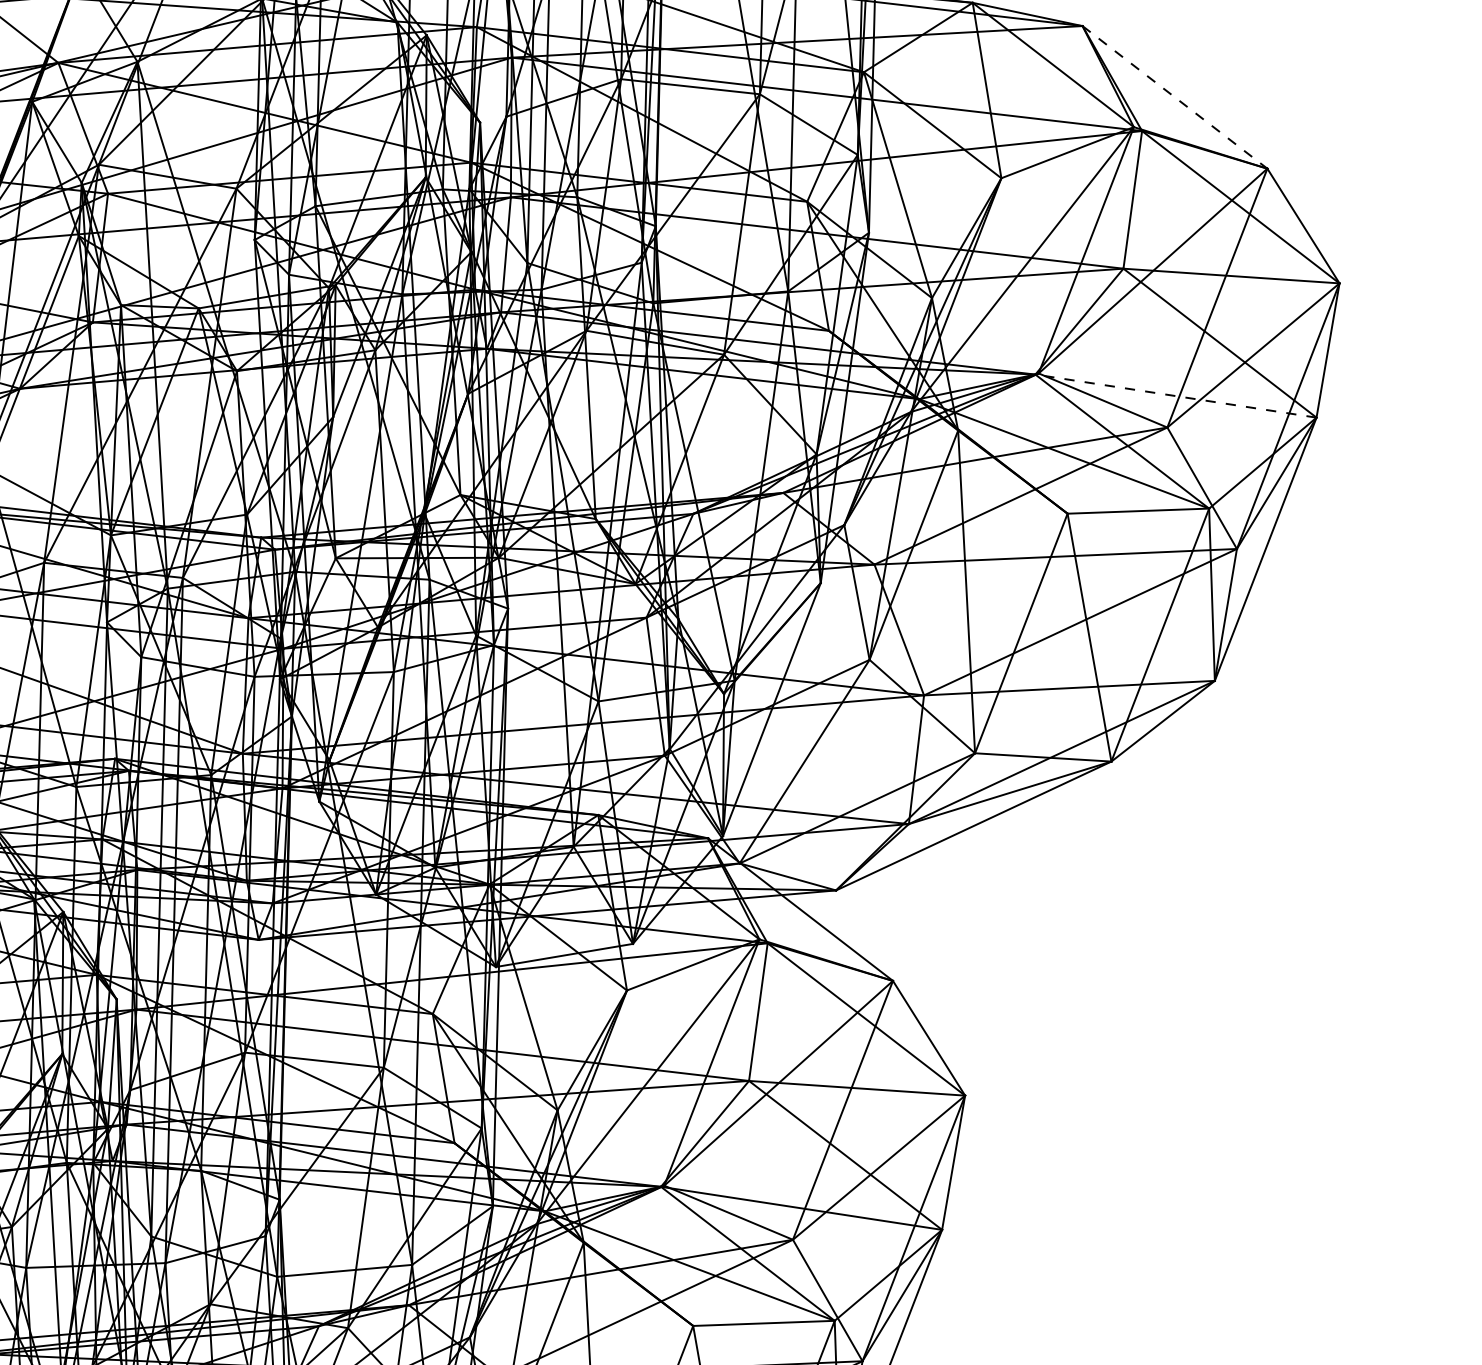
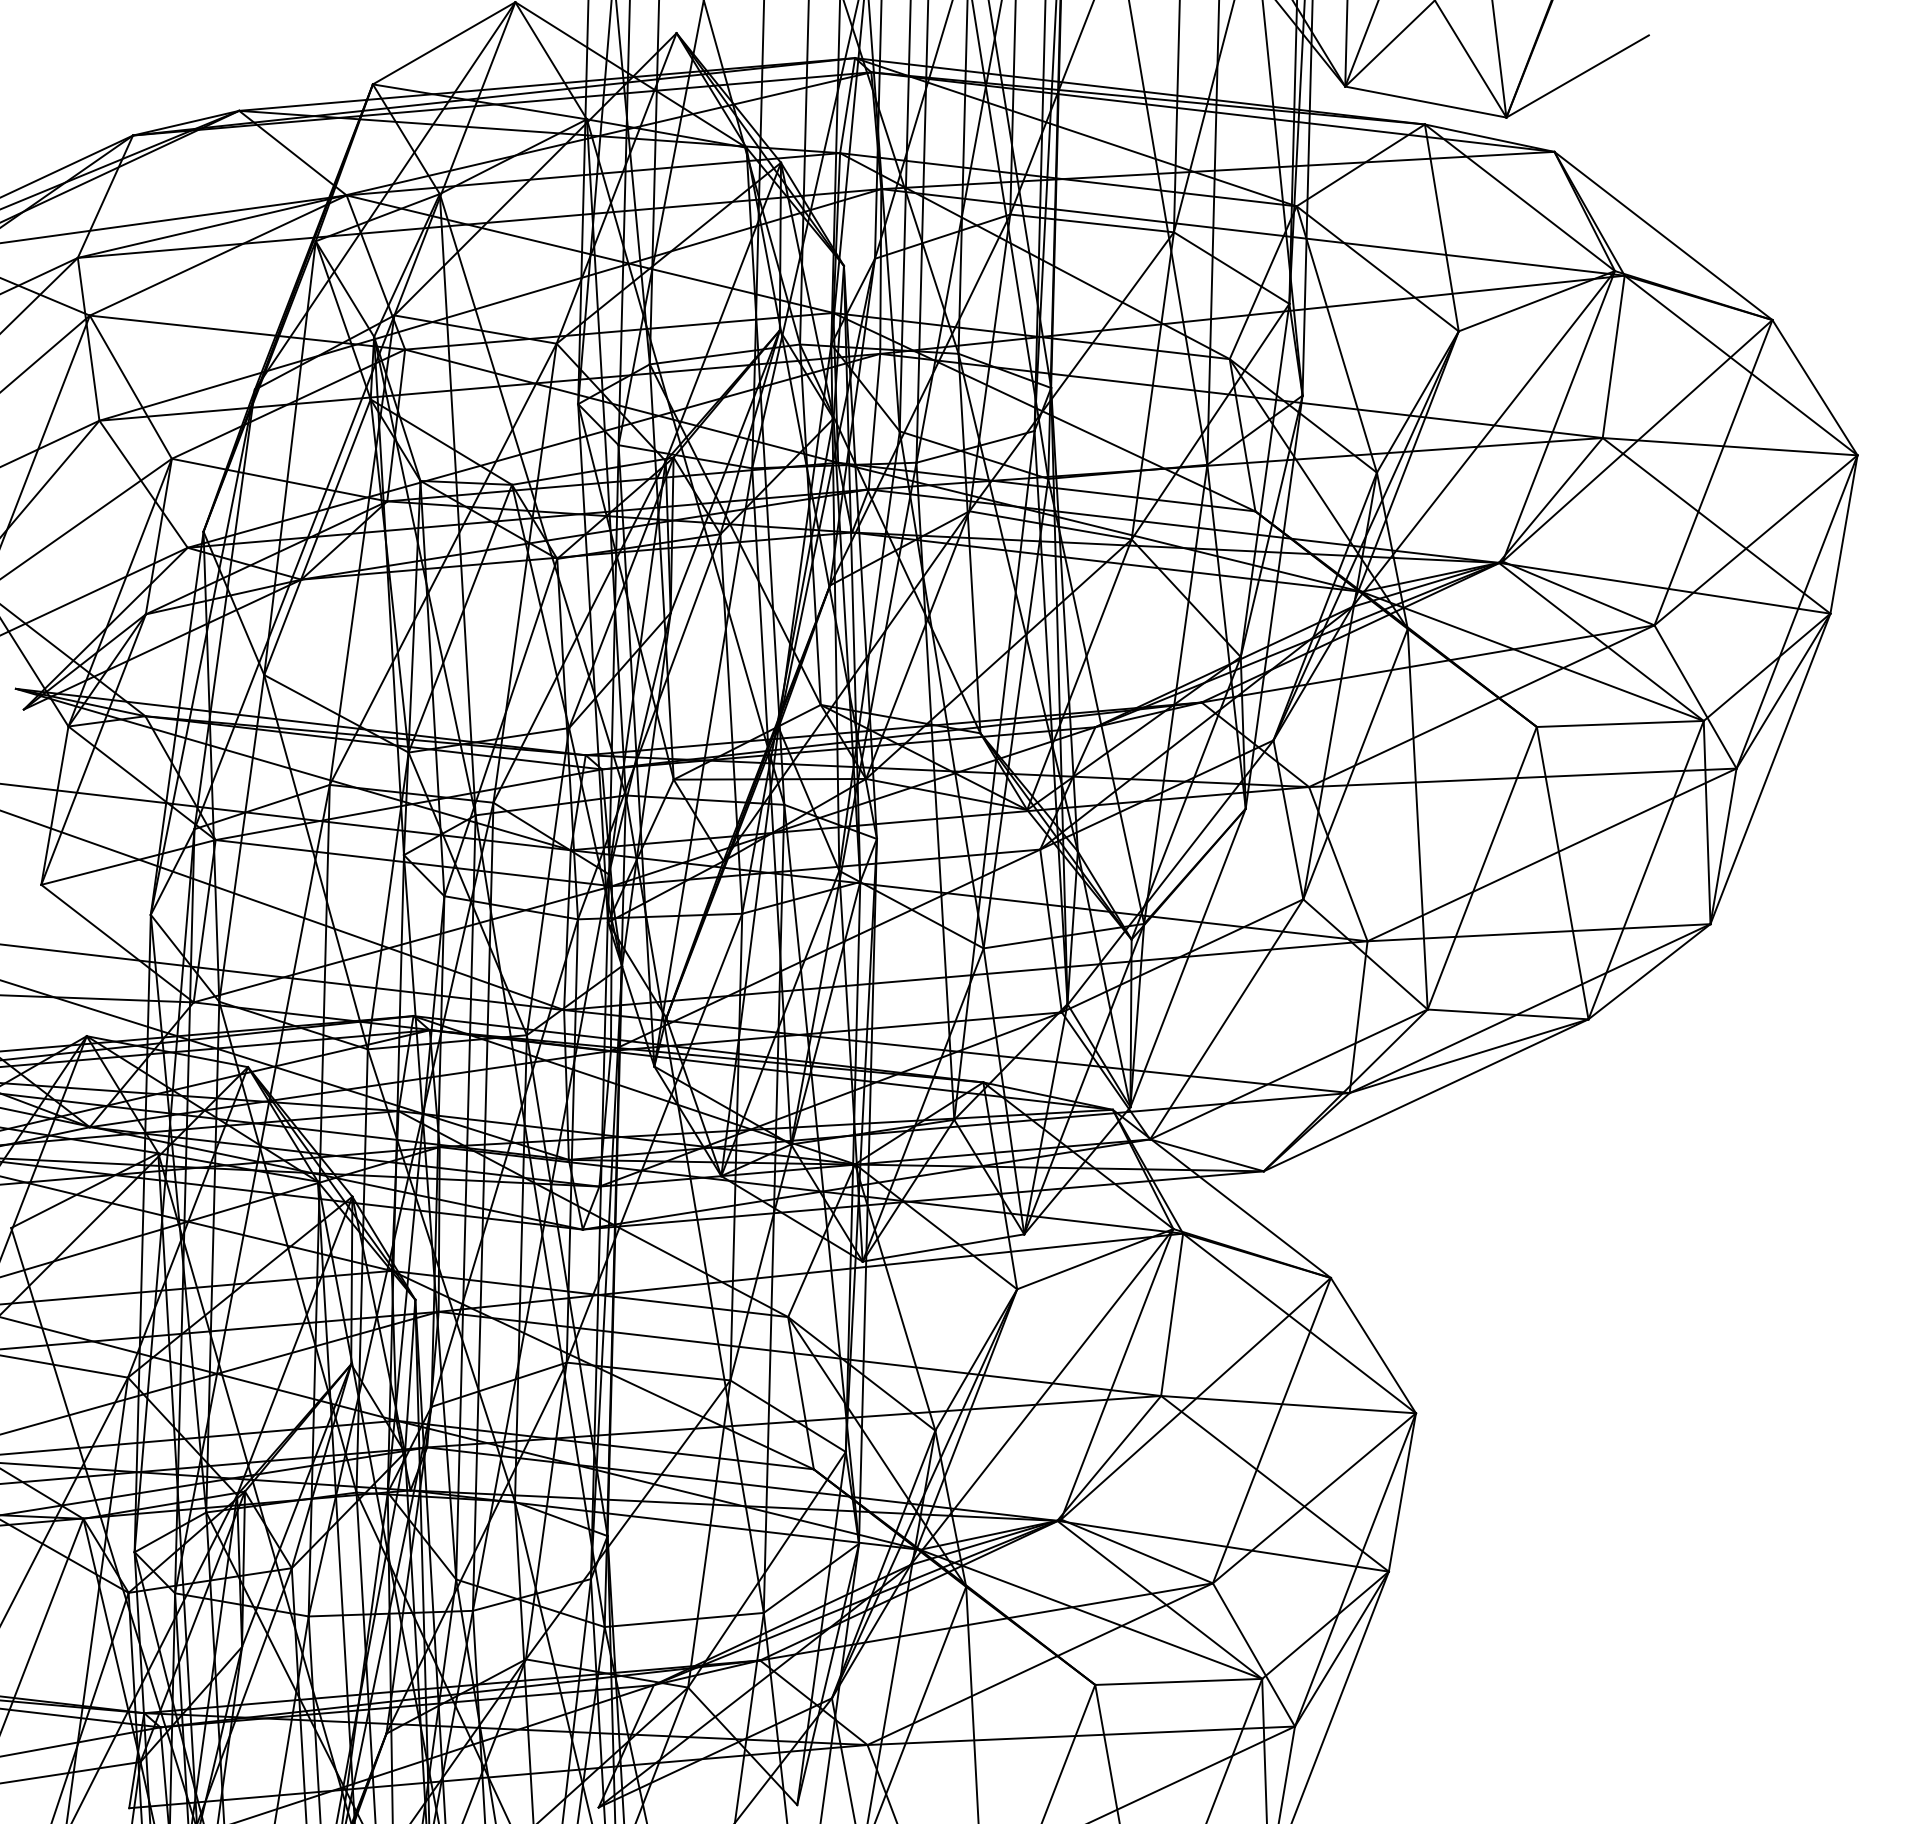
line: (1175, 96) -> (1663, 235), dashed -> solid
line: (1175, 396) -> (1664, 588), dashed -> solid

